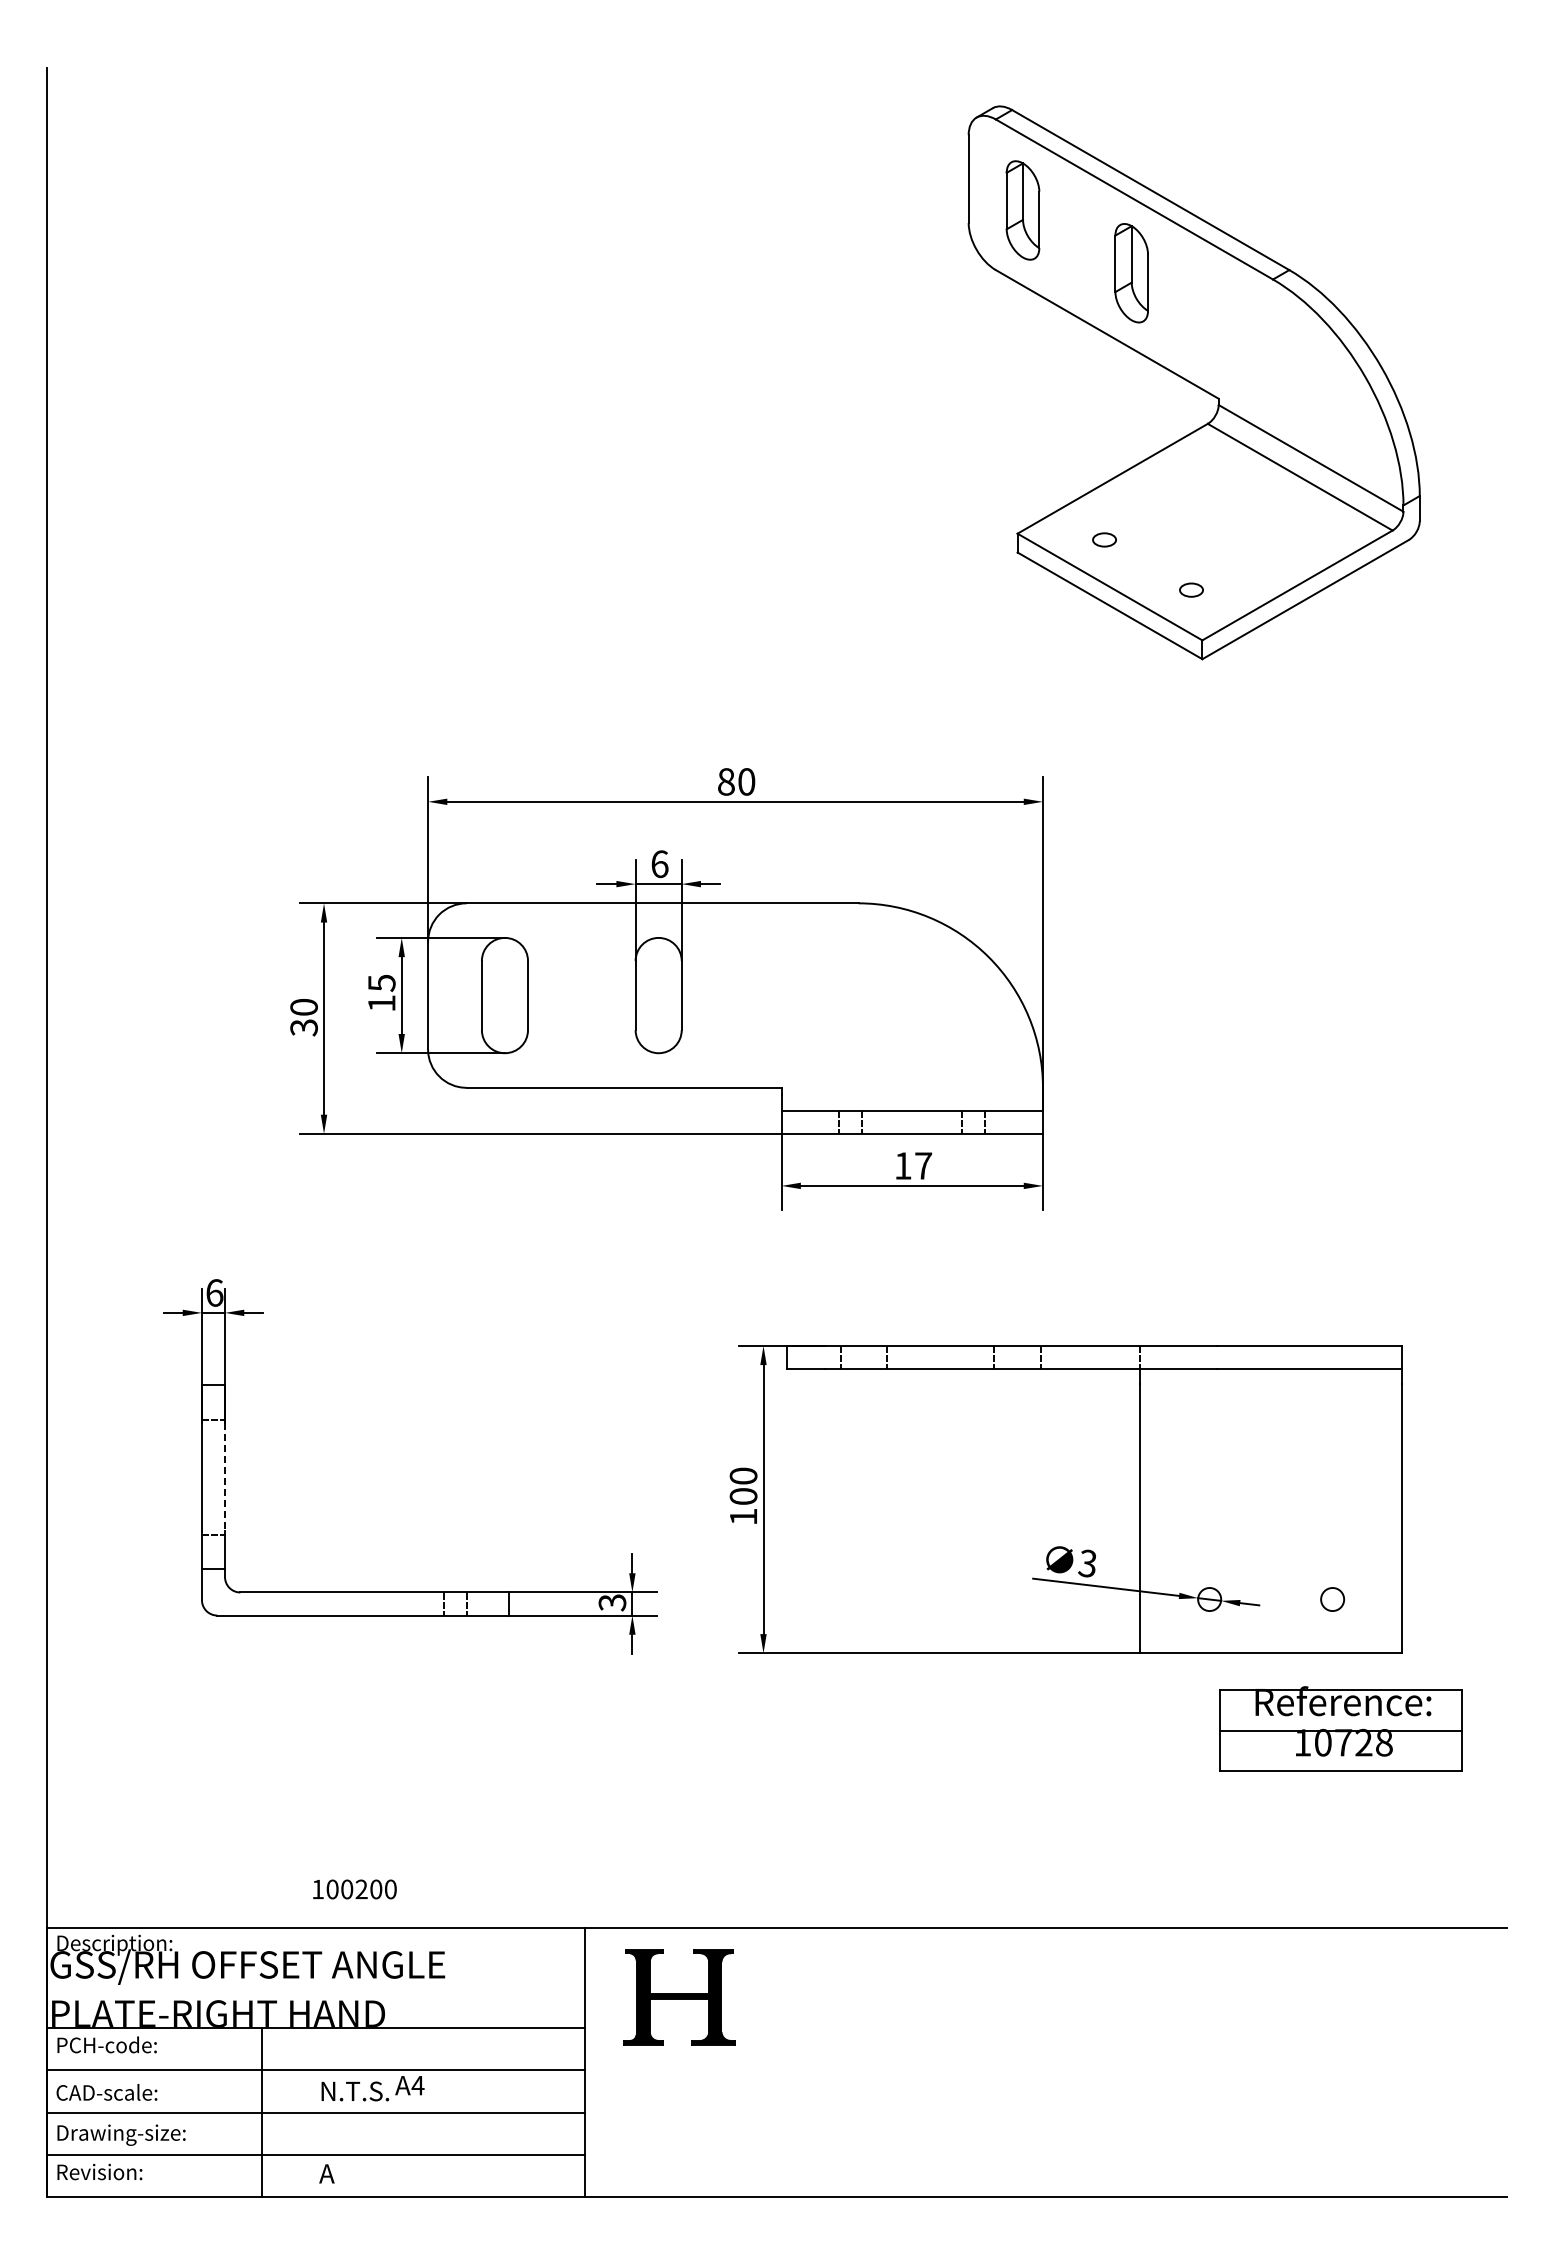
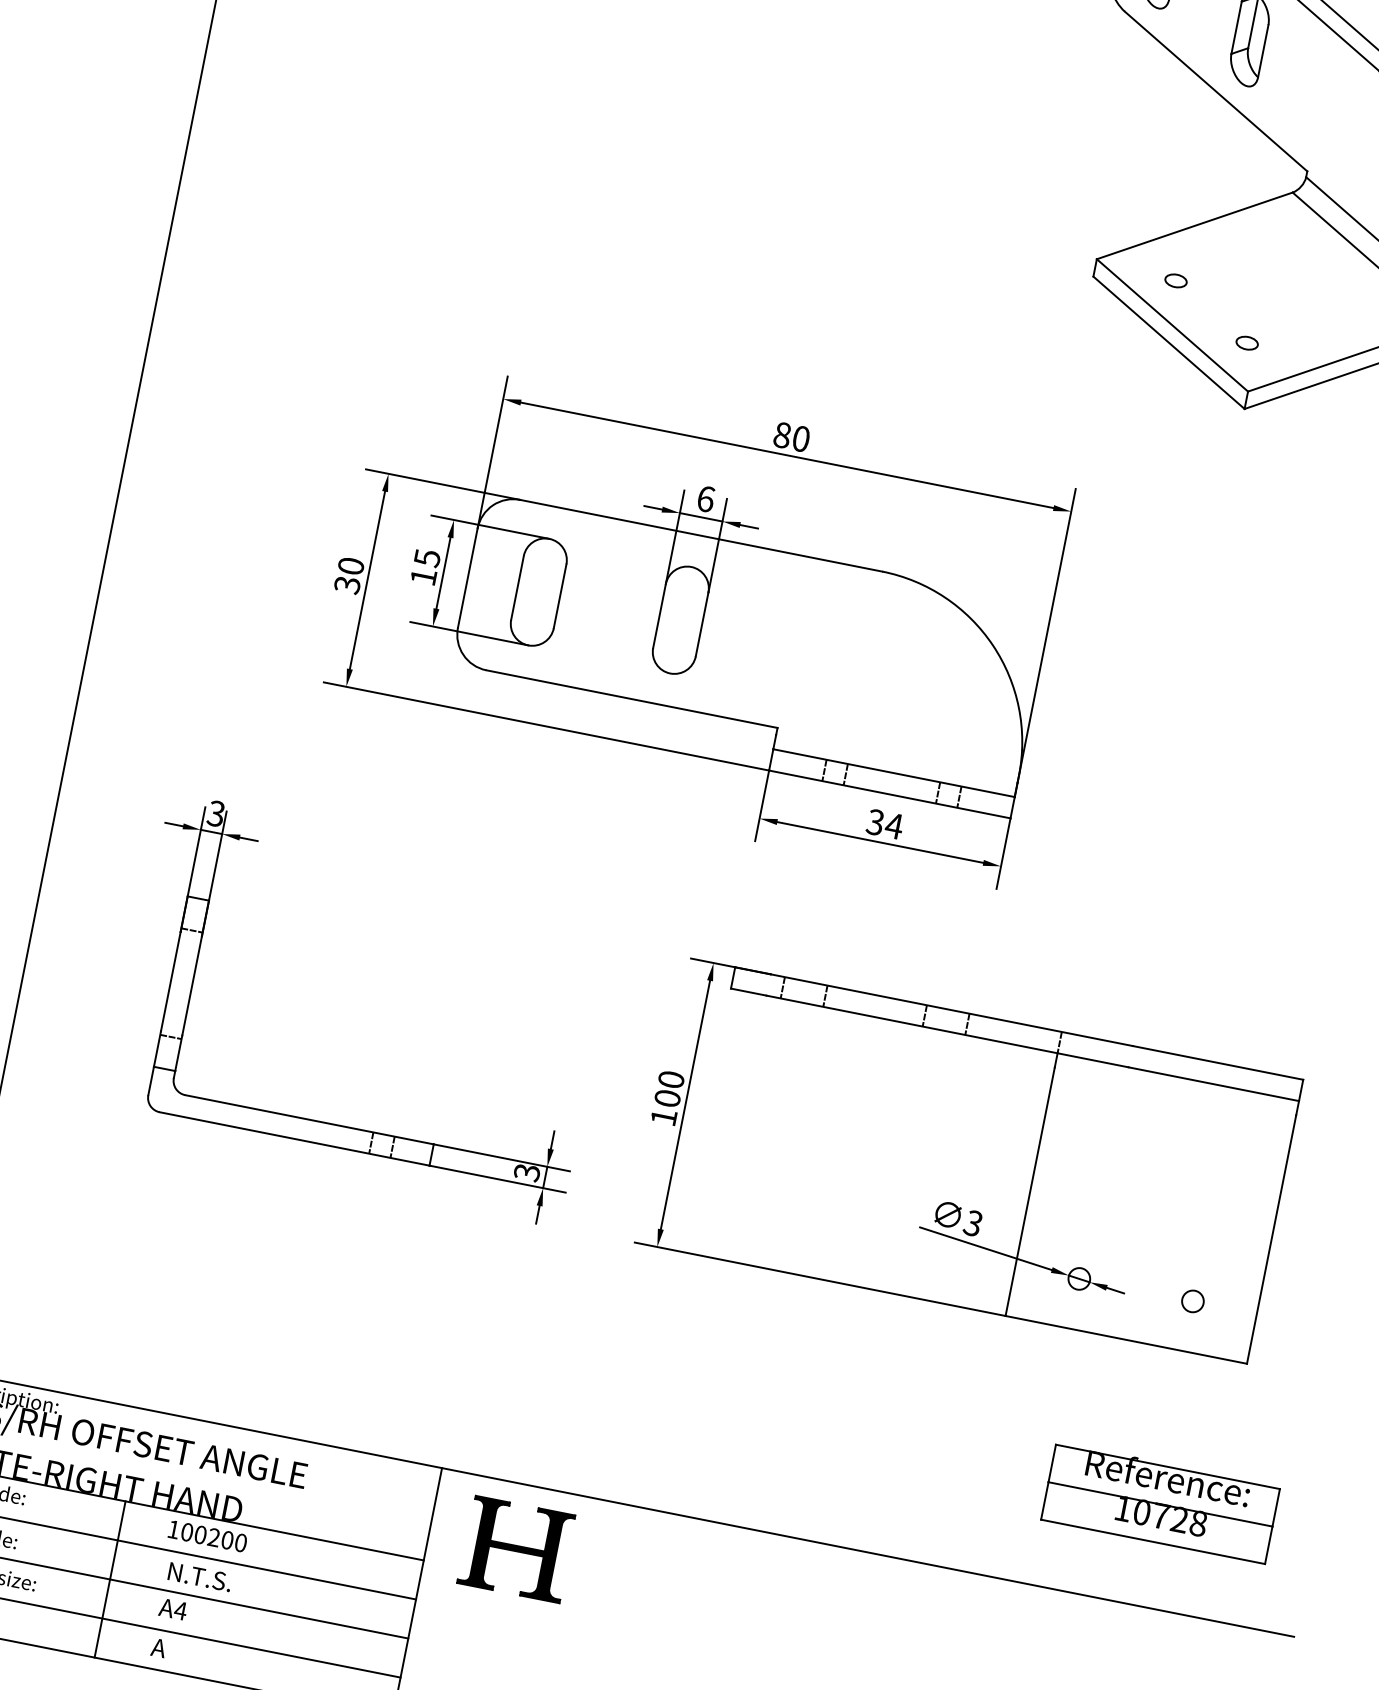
text: (913, 1165) -> (885, 823), 17 -> 34
text: (214, 1292) -> (216, 813), 6 -> 3
line: (225, 1477) -> (192, 986), dashed -> solid
part: (1340, 1728) -> (1160, 1502), moved
text: (354, 1889) -> (207, 1536), moved
text: (409, 2085) -> (172, 1609), moved

